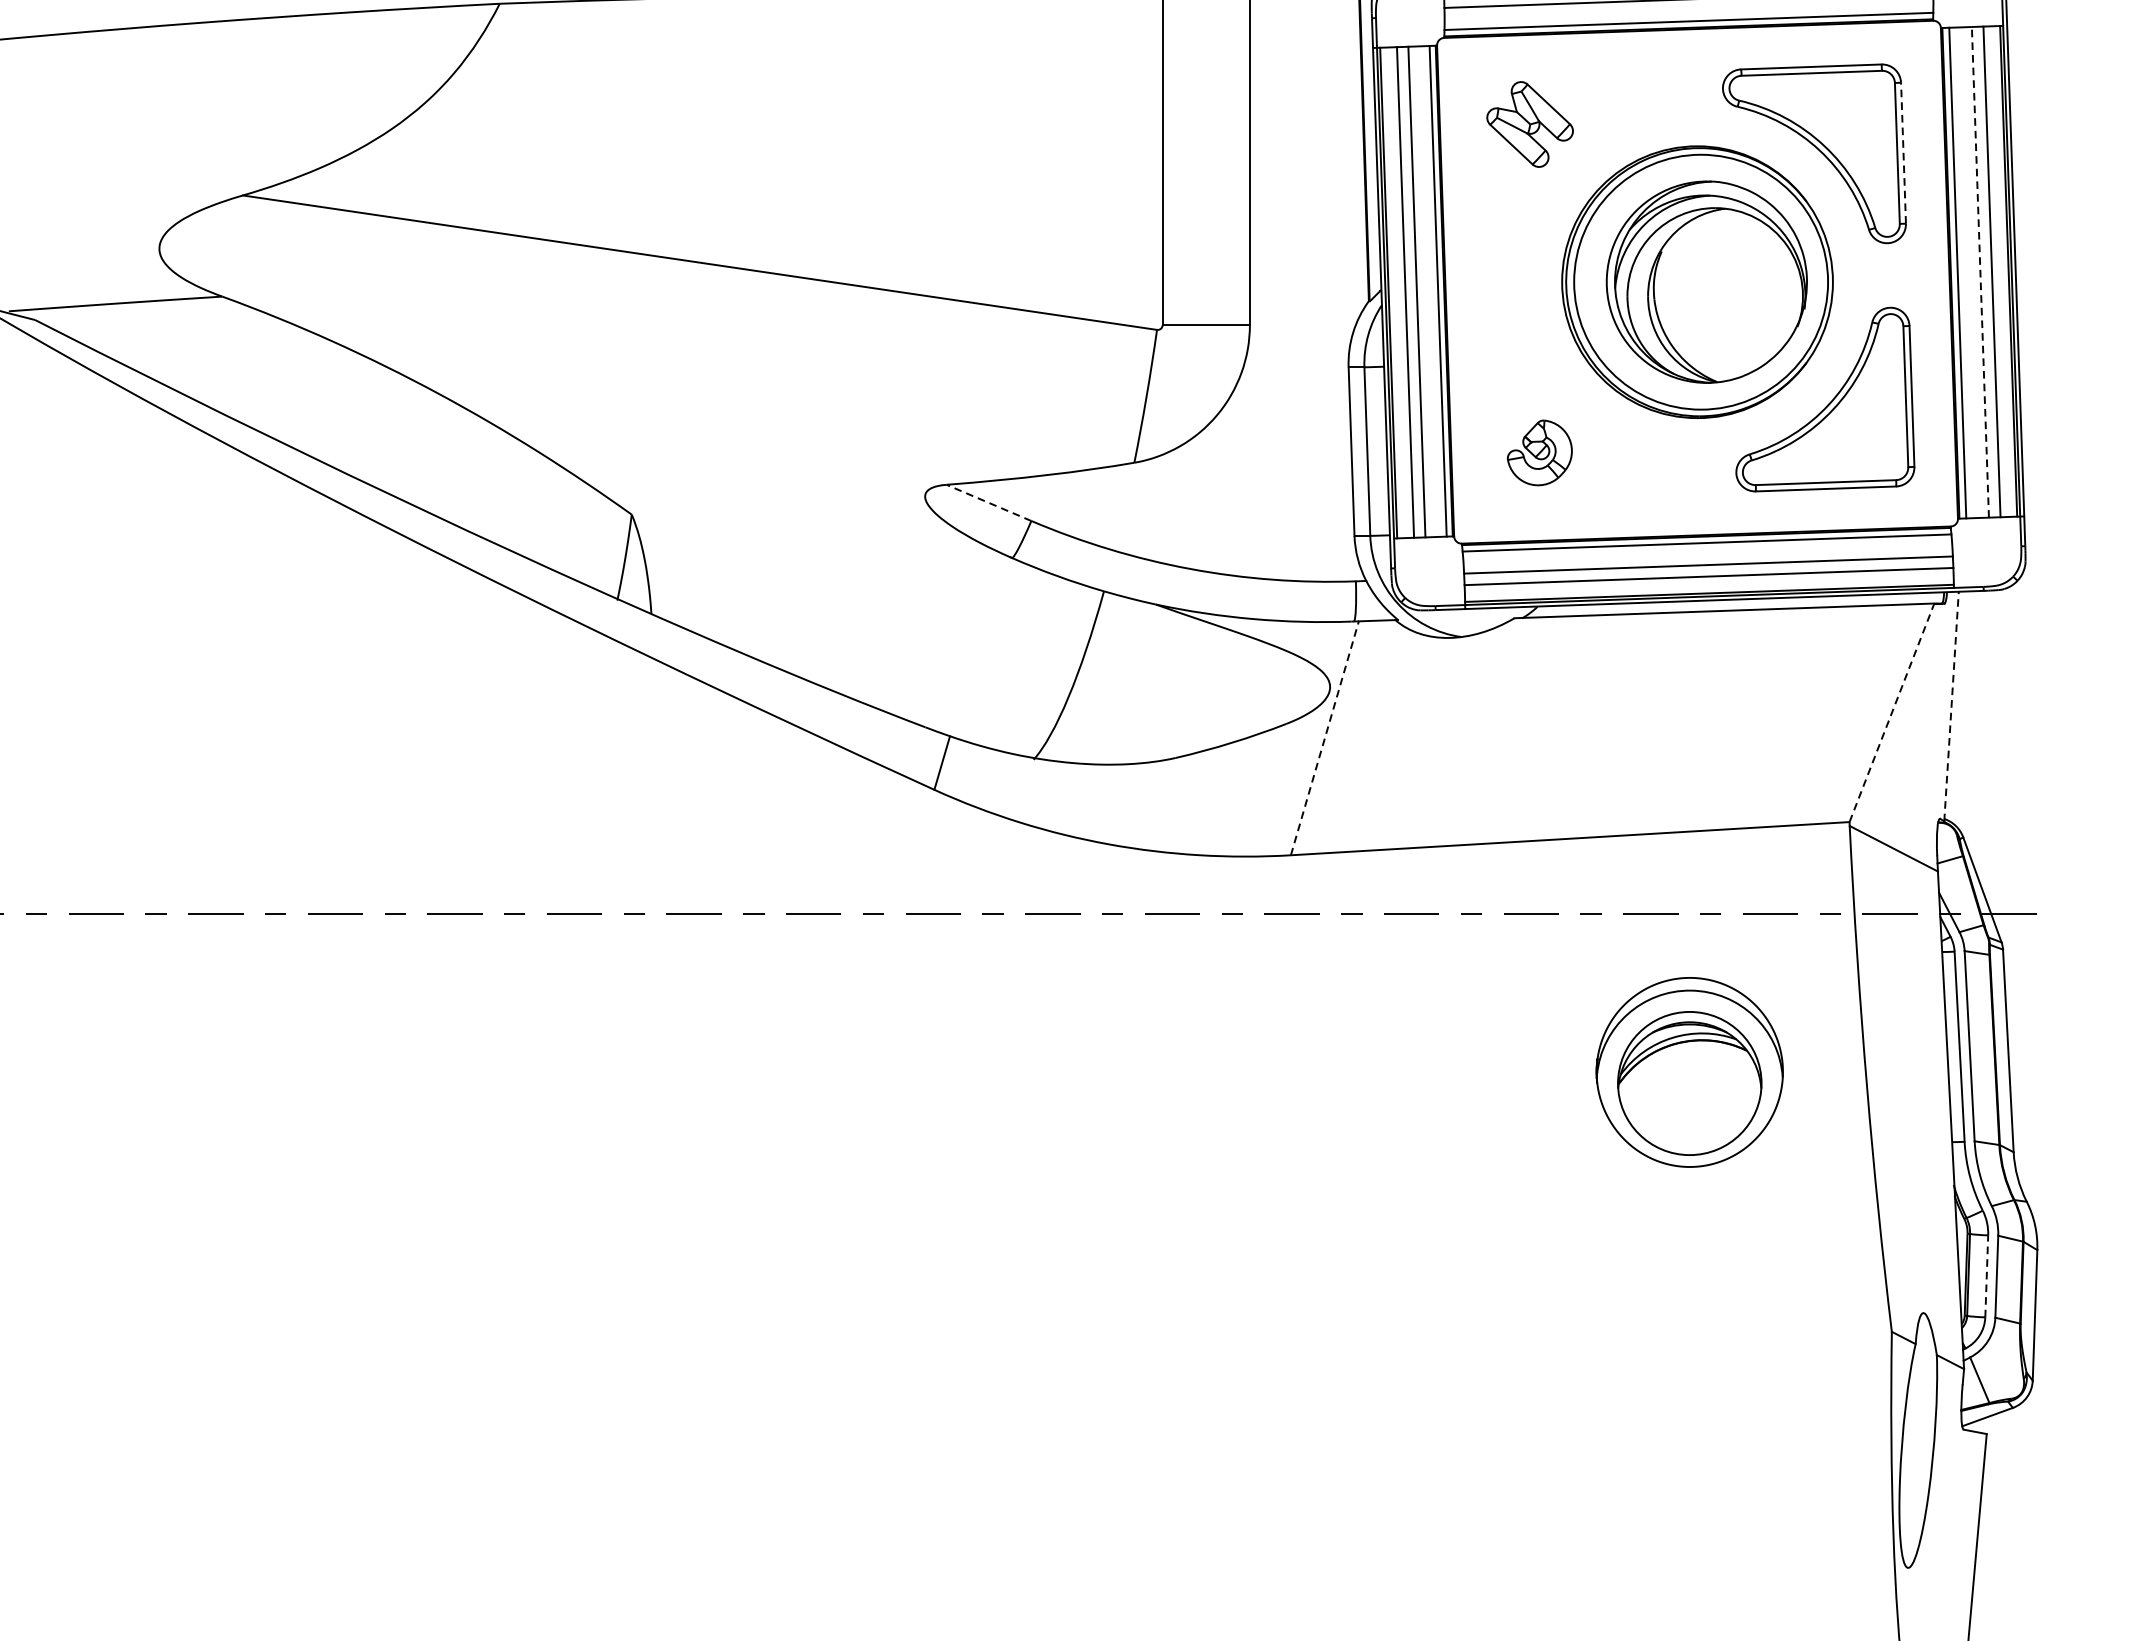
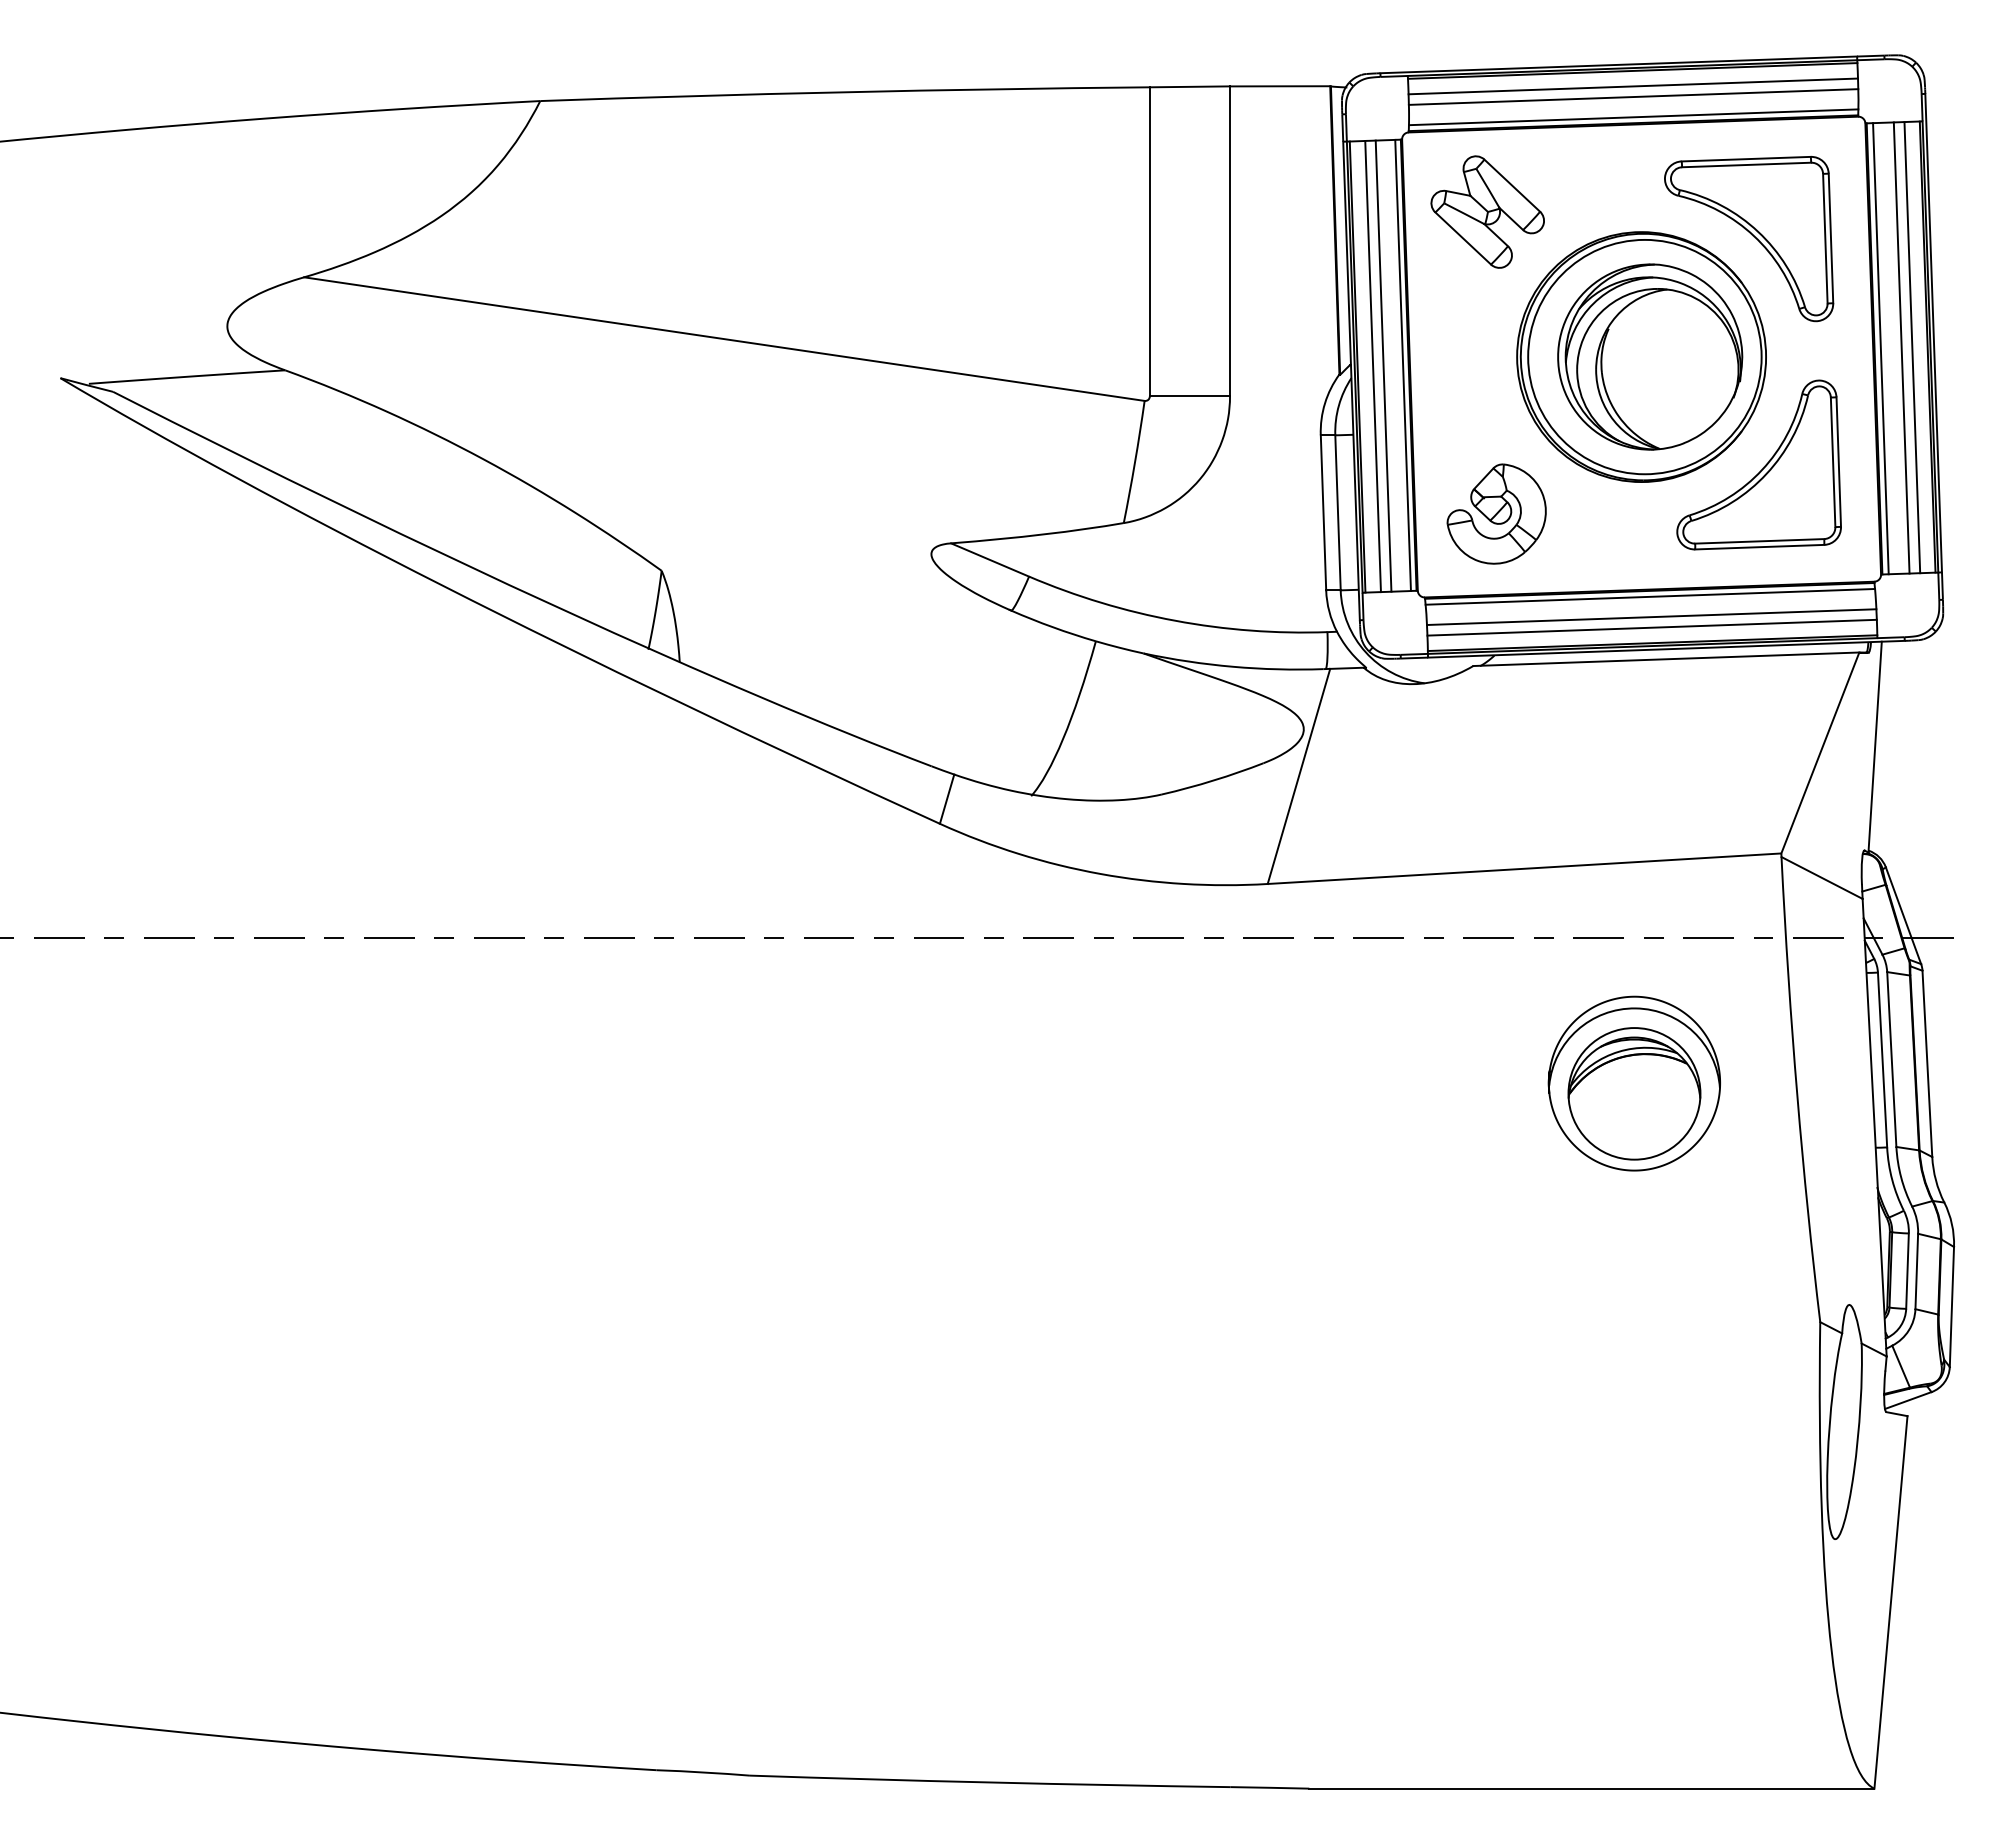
part: (1529, 123) -> (1487, 211), size x1.43
line: (1902, 153) -> (1830, 238), dashed -> solid
line: (1980, 272) -> (1901, 348), dashed -> solid
part: (1539, 452) -> (1496, 513), size x1.67
line: (988, 502) -> (989, 559), dashed -> solid
line: (1951, 706) -> (1875, 747), dashed -> solid
line: (1892, 712) -> (1820, 752), dashed -> solid
line: (1324, 738) -> (1298, 776), dashed -> solid
line: (1986, 1276) -> (1907, 1271), dashed -> solid

